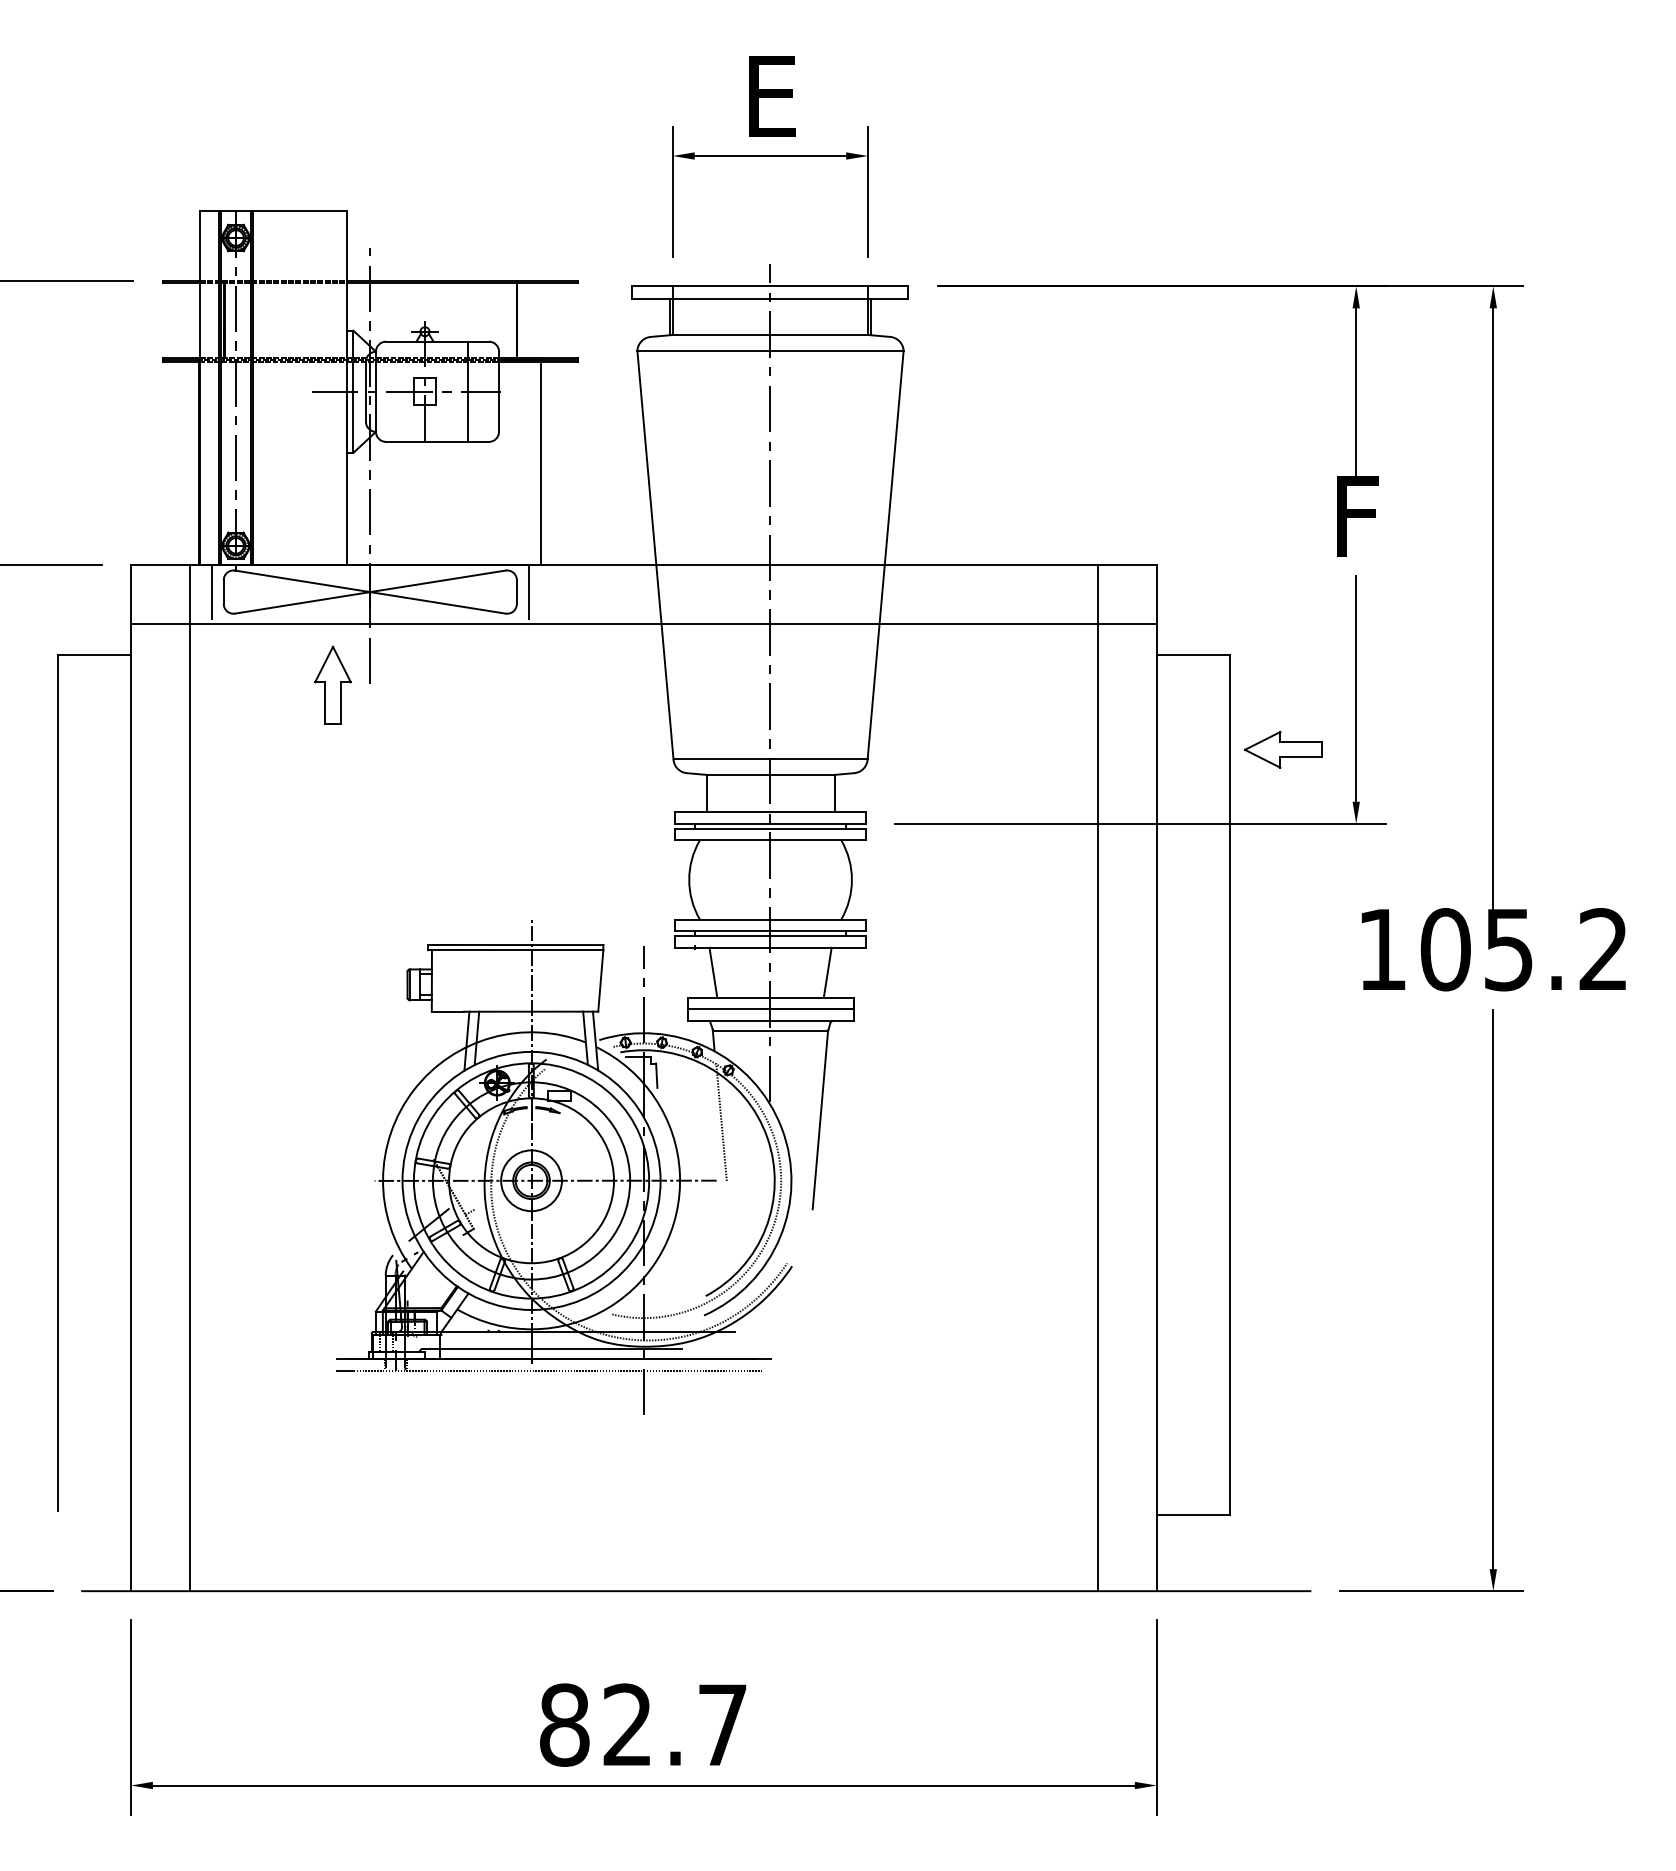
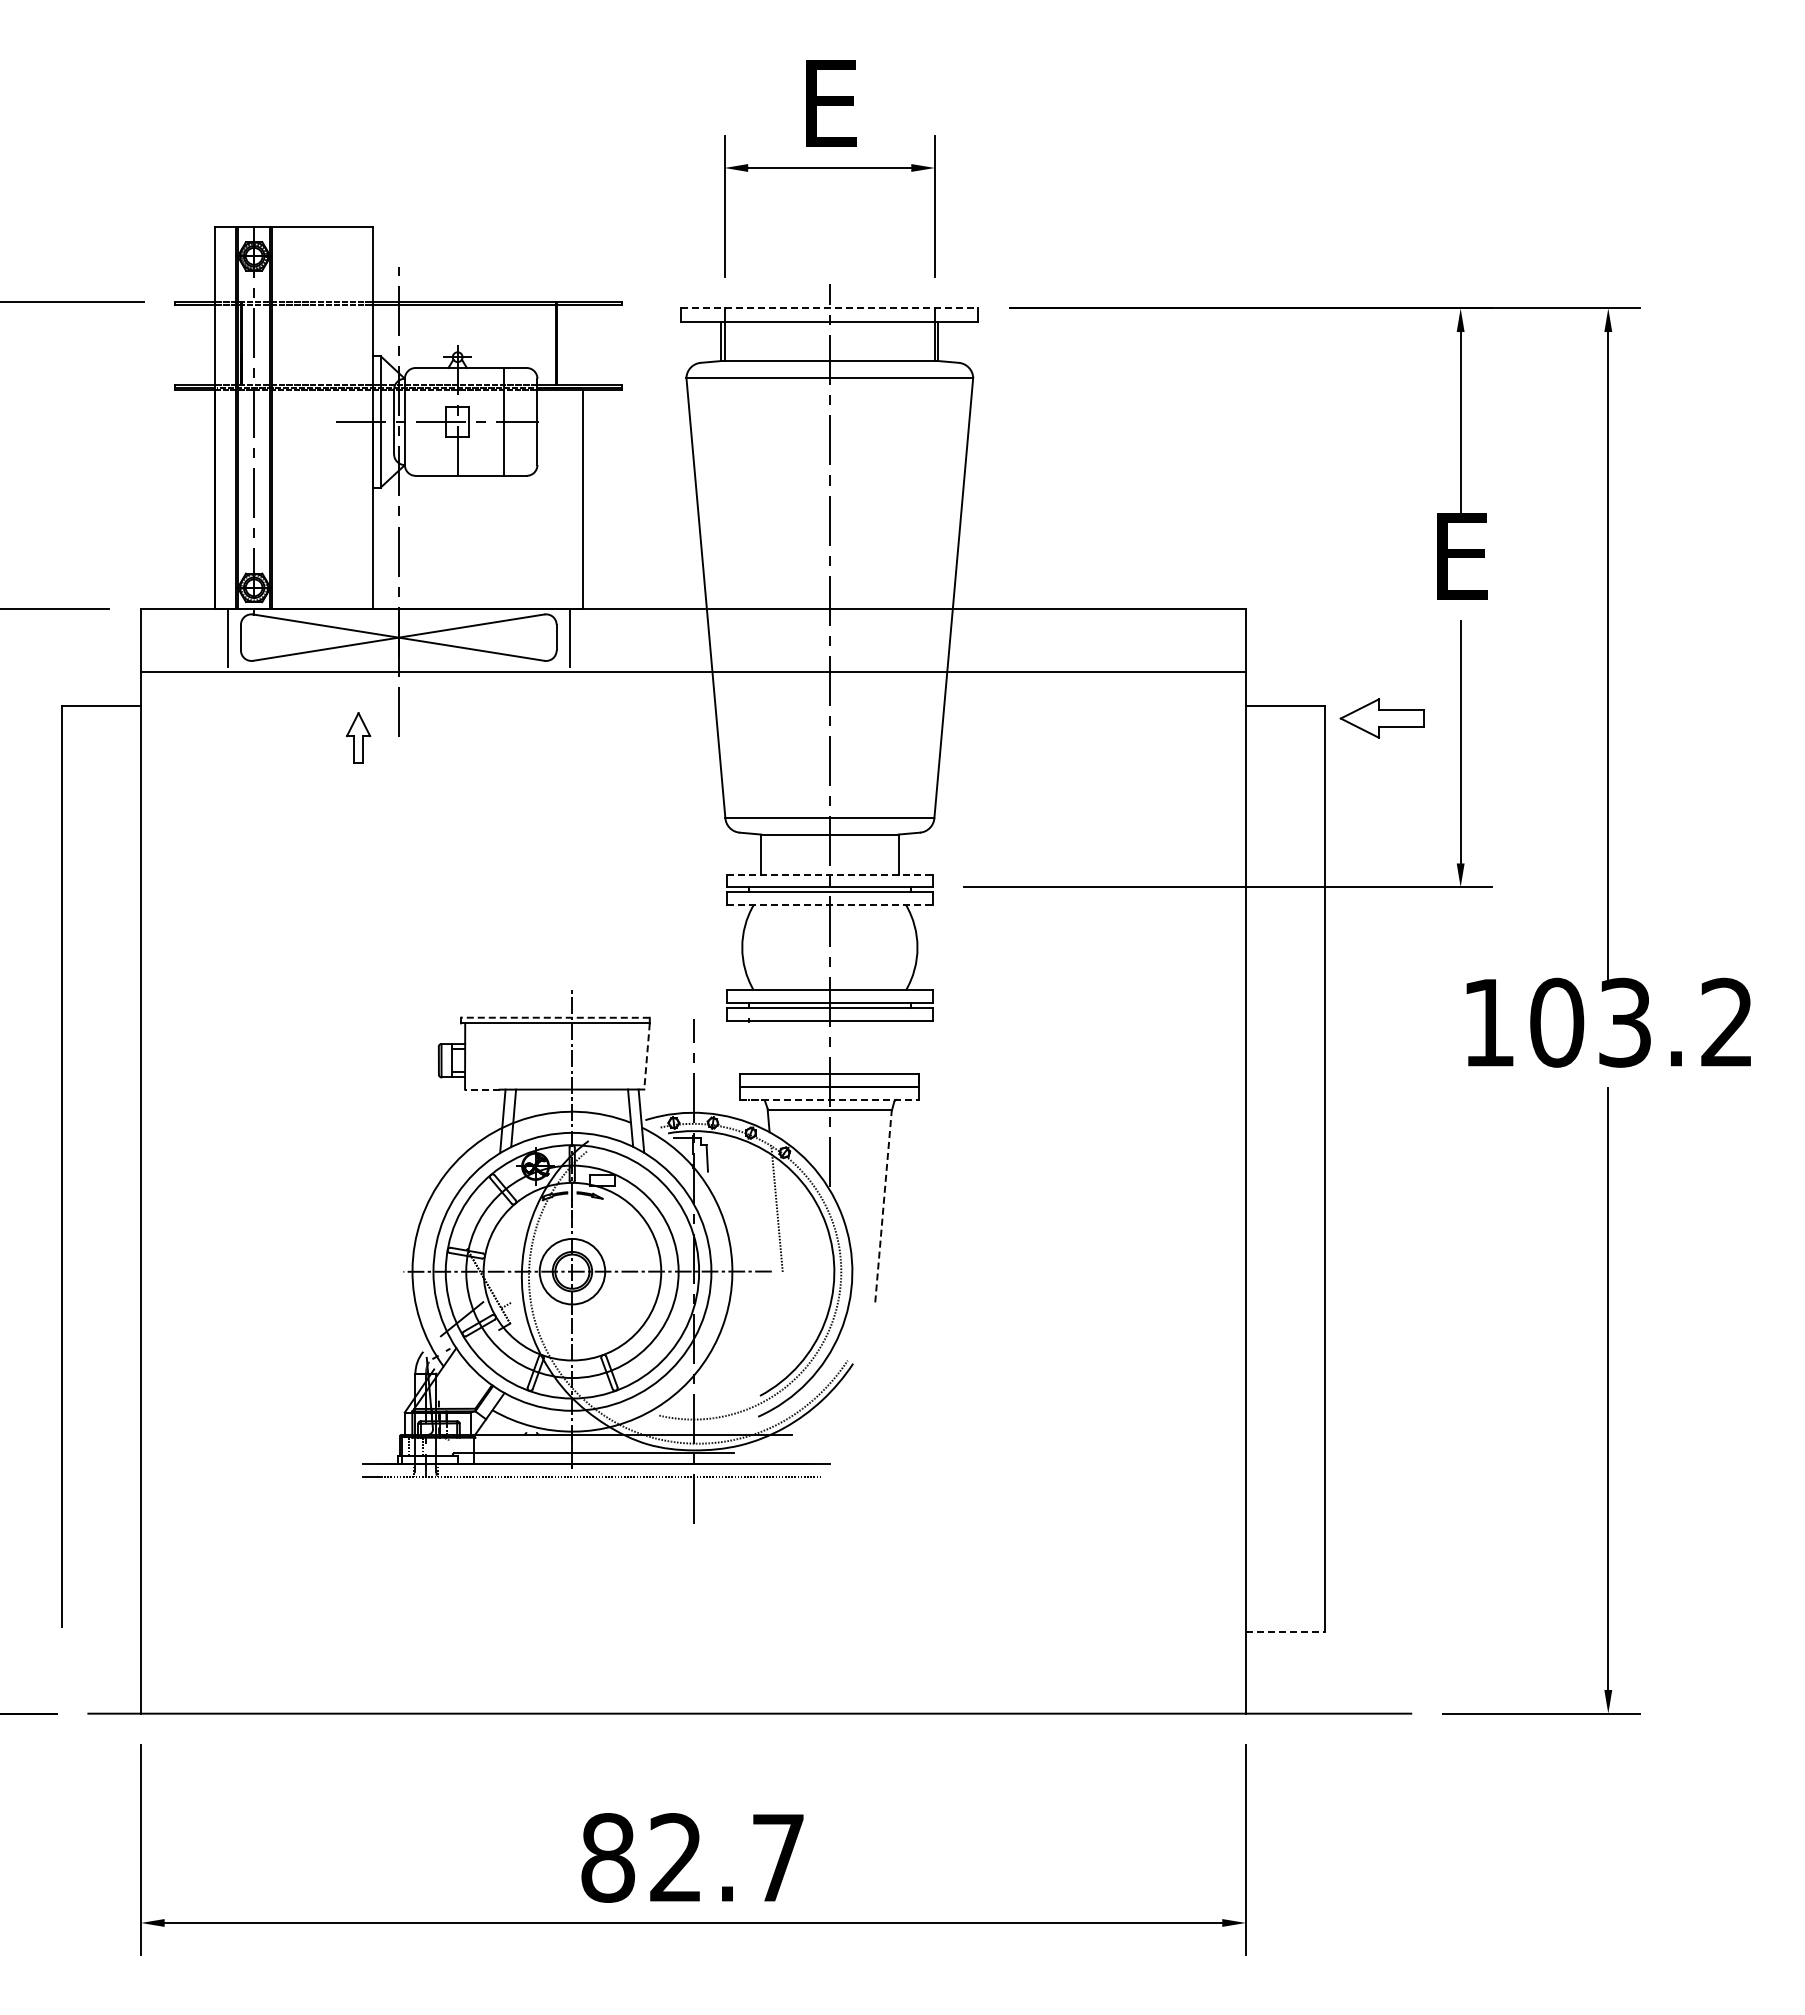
line: (770, 286) -> (829, 308), solid -> dashed
text: (1357, 516) -> (1462, 556), F -> E
part: (332, 684) -> (358, 737), size x0.6
part: (1282, 749) -> (1381, 718), moved
line: (770, 812) -> (829, 874), solid -> dashed
line: (770, 840) -> (829, 905), solid -> dashed
line: (514, 944) -> (554, 1017), solid -> dashed
text: (1508, 949) -> (1624, 1022), 105.2 -> 103.2
line: (713, 972) -> (768, 1047), removed
line: (827, 972) -> (891, 1047), removed
line: (601, 980) -> (647, 1056), solid -> dashed
line: (447, 1011) -> (481, 1089), solid -> dashed
line: (771, 1020) -> (830, 1099), solid -> dashed
line: (189, 1077) -> (204, 1160), removed
line: (1097, 1077) -> (1182, 1160), removed
line: (820, 1119) -> (883, 1205), solid -> dashed
line: (1193, 1514) -> (1285, 1631), solid -> dashed

